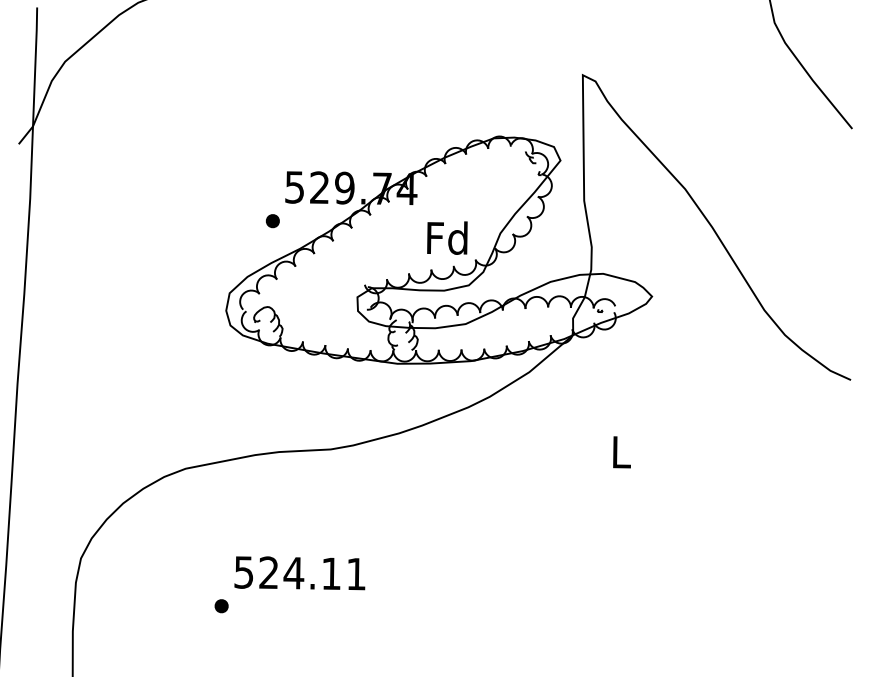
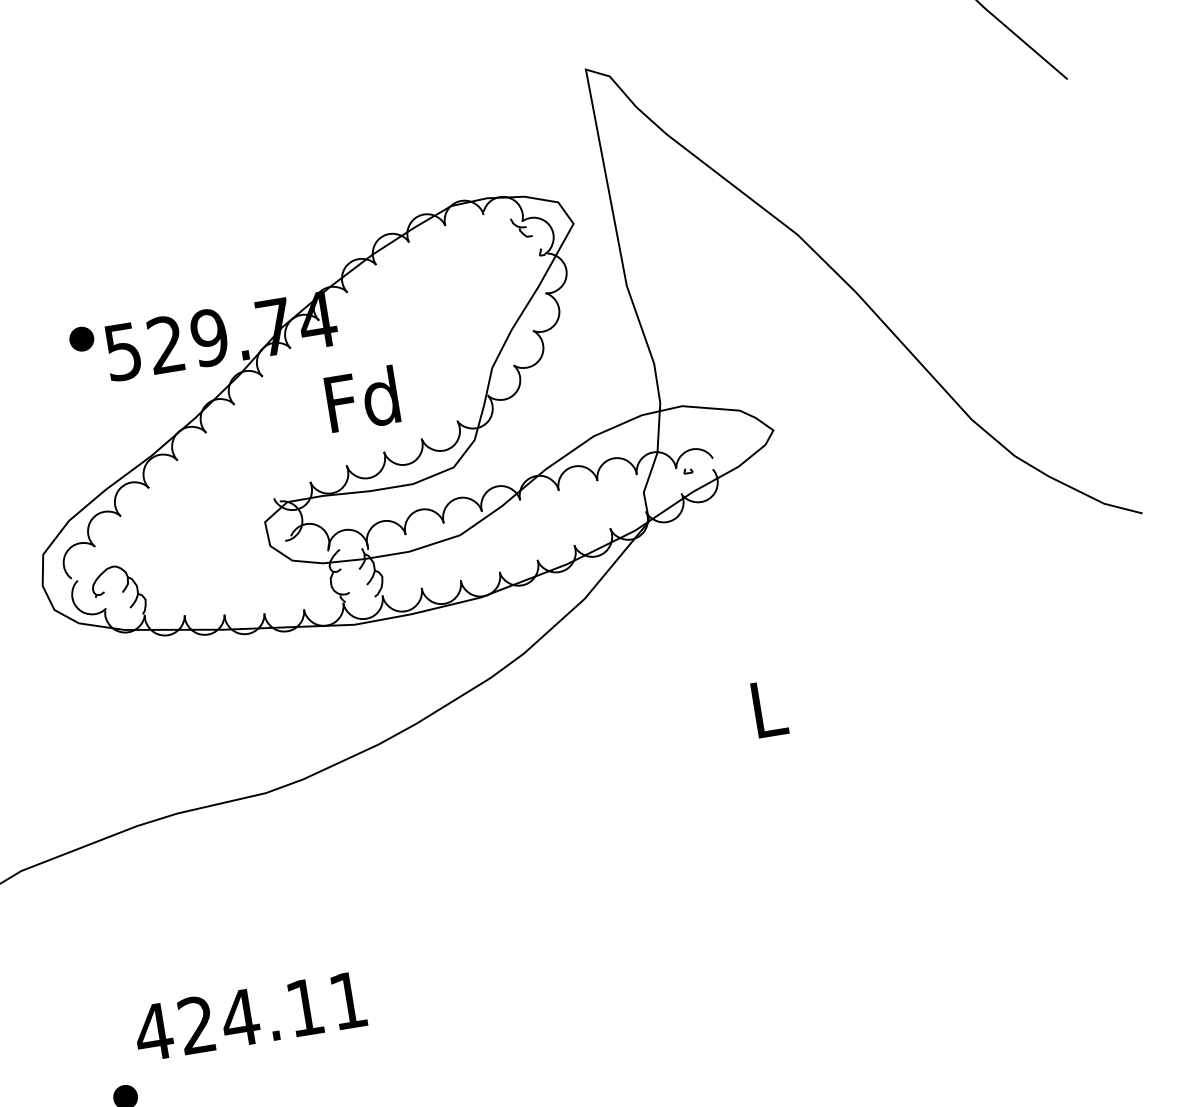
part: (272, 221) -> (81, 339), moved
text: (447, 237) -> (362, 398), moved
text: (243, 572) -> (152, 1032), 524.11 -> 424.11

